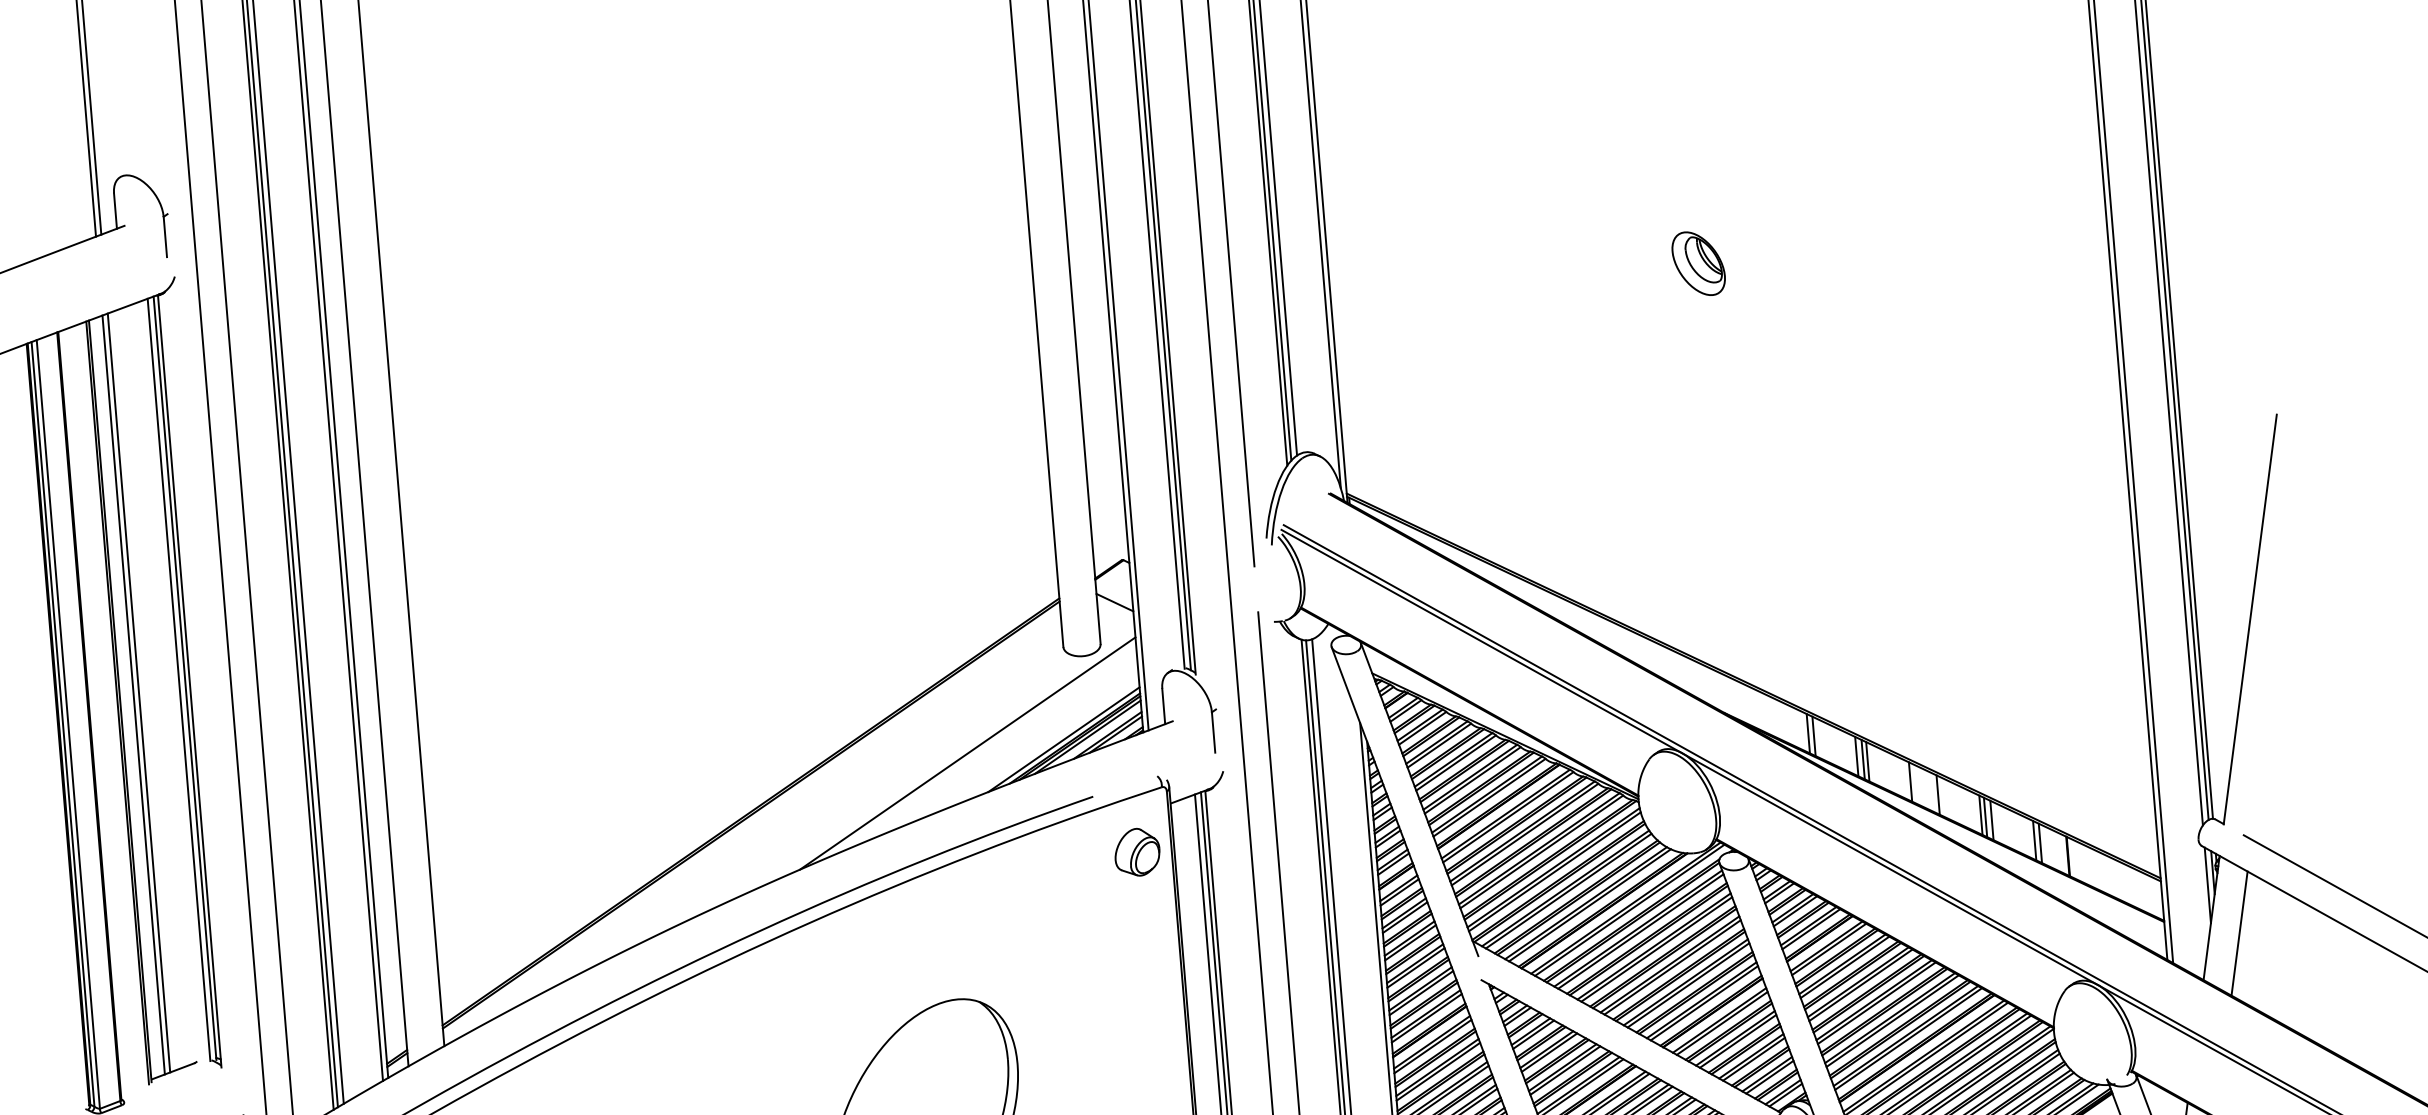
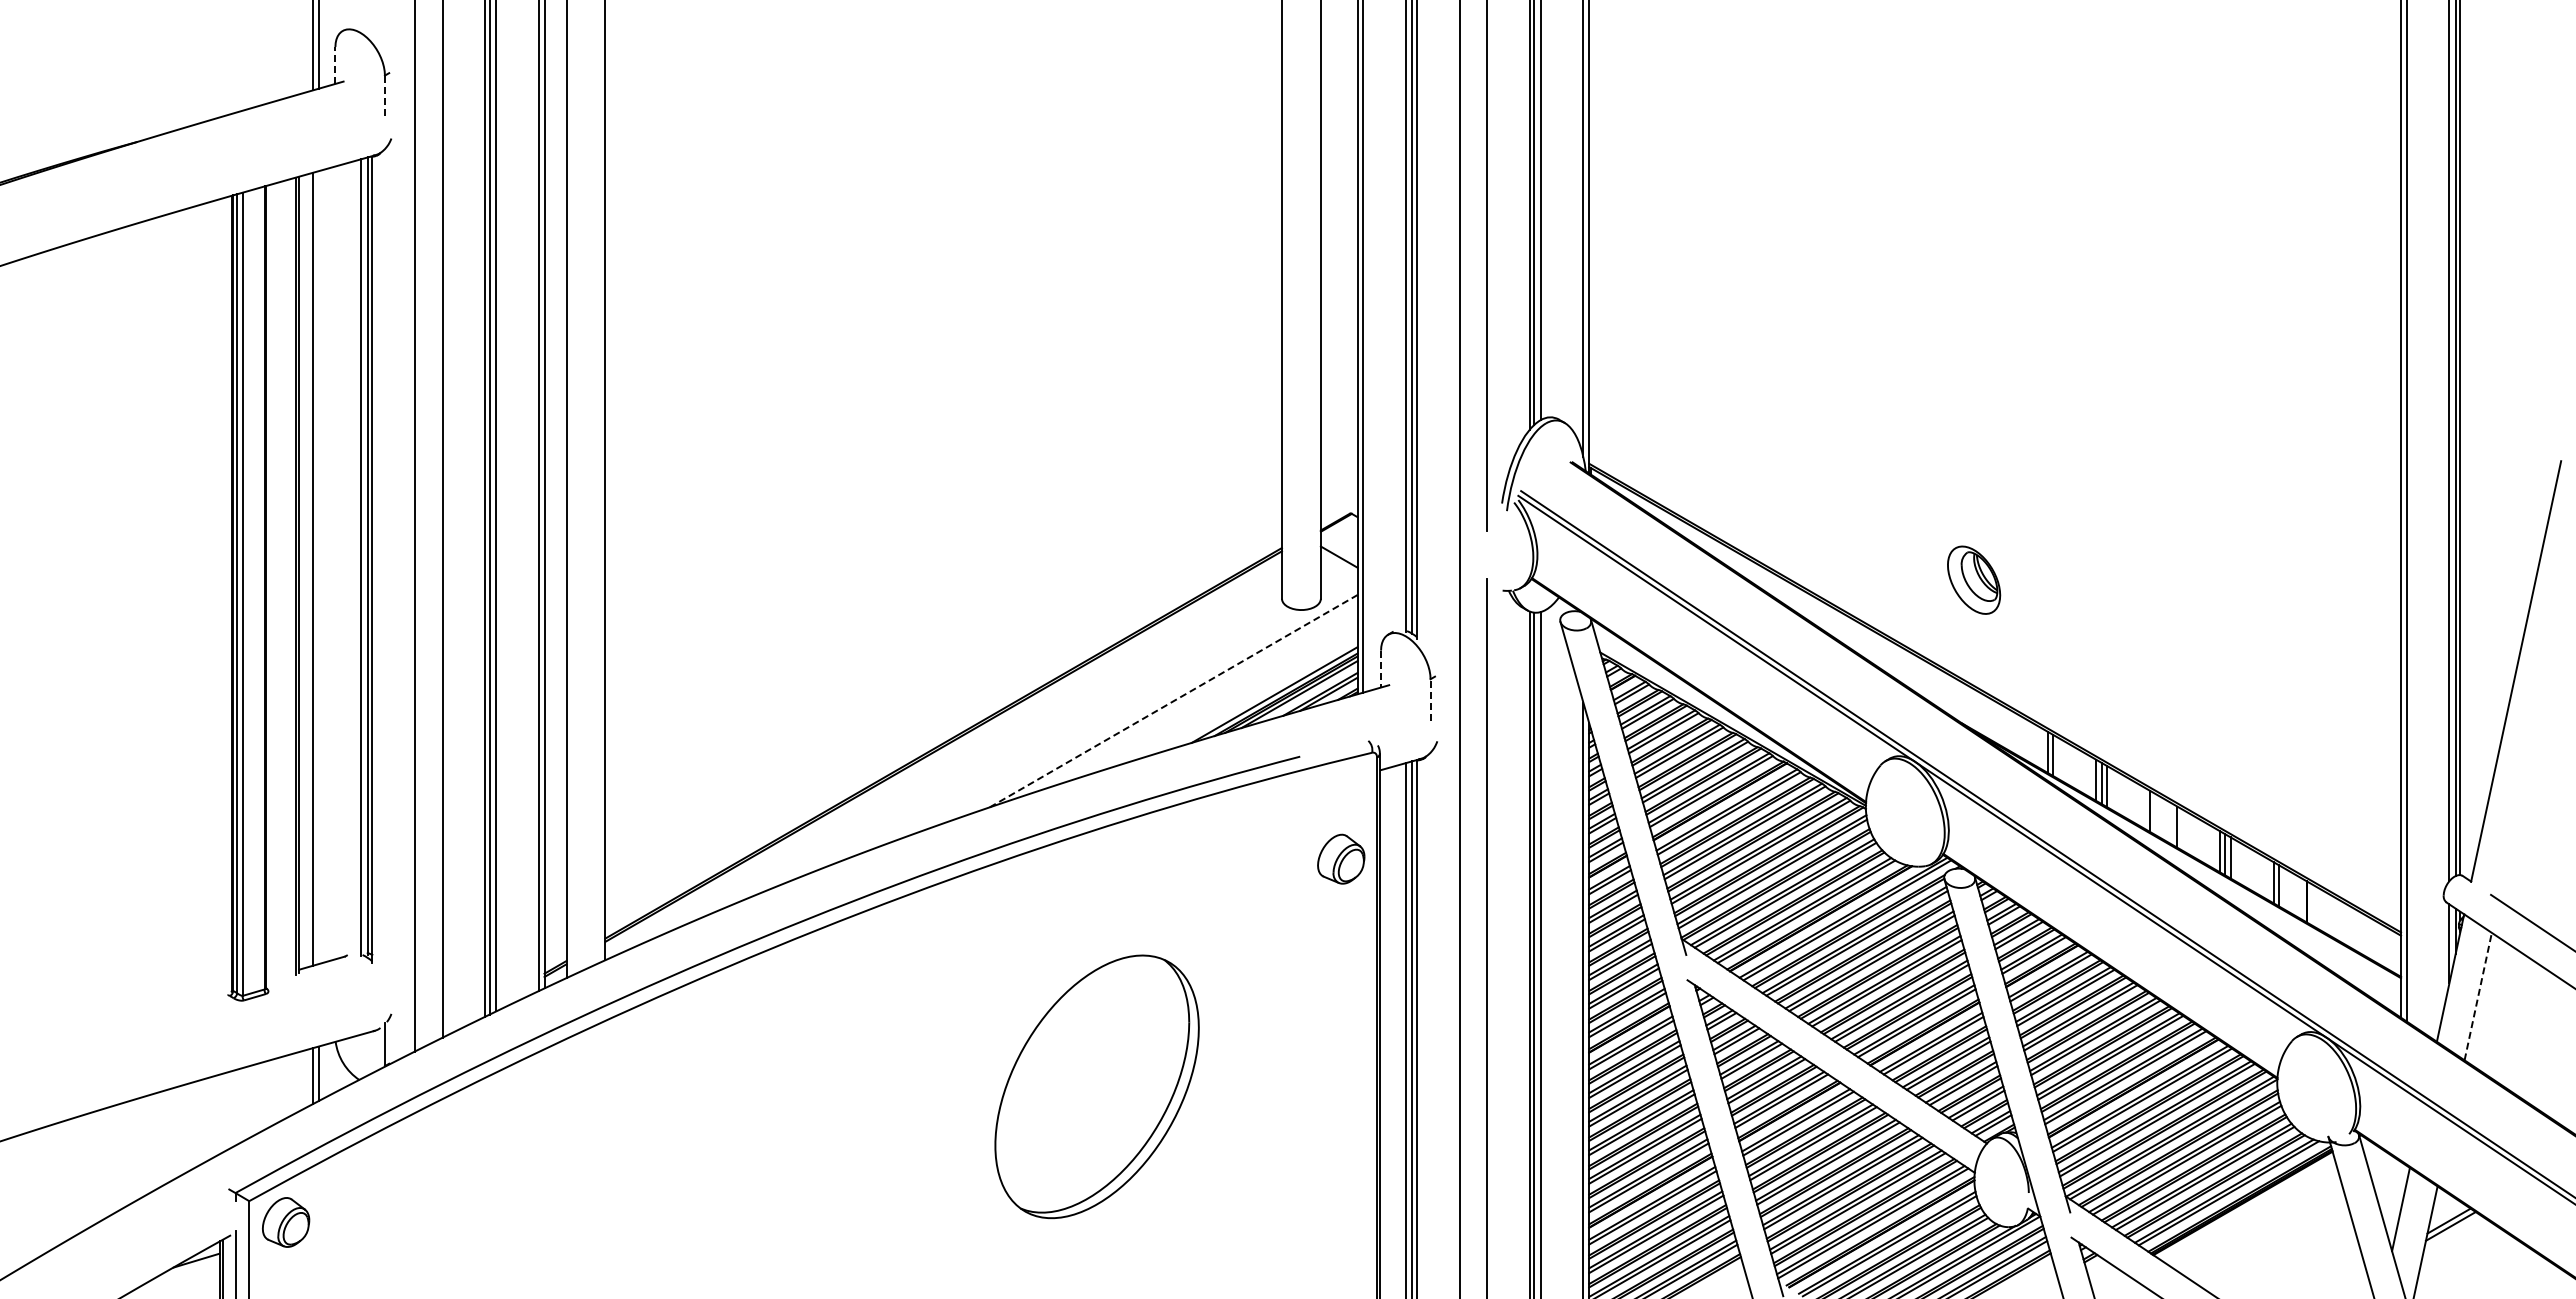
line: (115, 210) -> (335, 64), solid -> dashed
line: (164, 237) -> (384, 97), solid -> dashed
part: (1699, 263) -> (1974, 579), moved
line: (138, 692) -> (318, 567), removed
line: (1164, 706) -> (1381, 669), solid -> dashed
line: (1213, 731) -> (1430, 699), solid -> dashed
line: (968, 752) -> (1174, 700), solid -> dashed
part: (1137, 851) -> (1341, 858), moved
line: (2239, 933) -> (2478, 996), solid -> dashed

